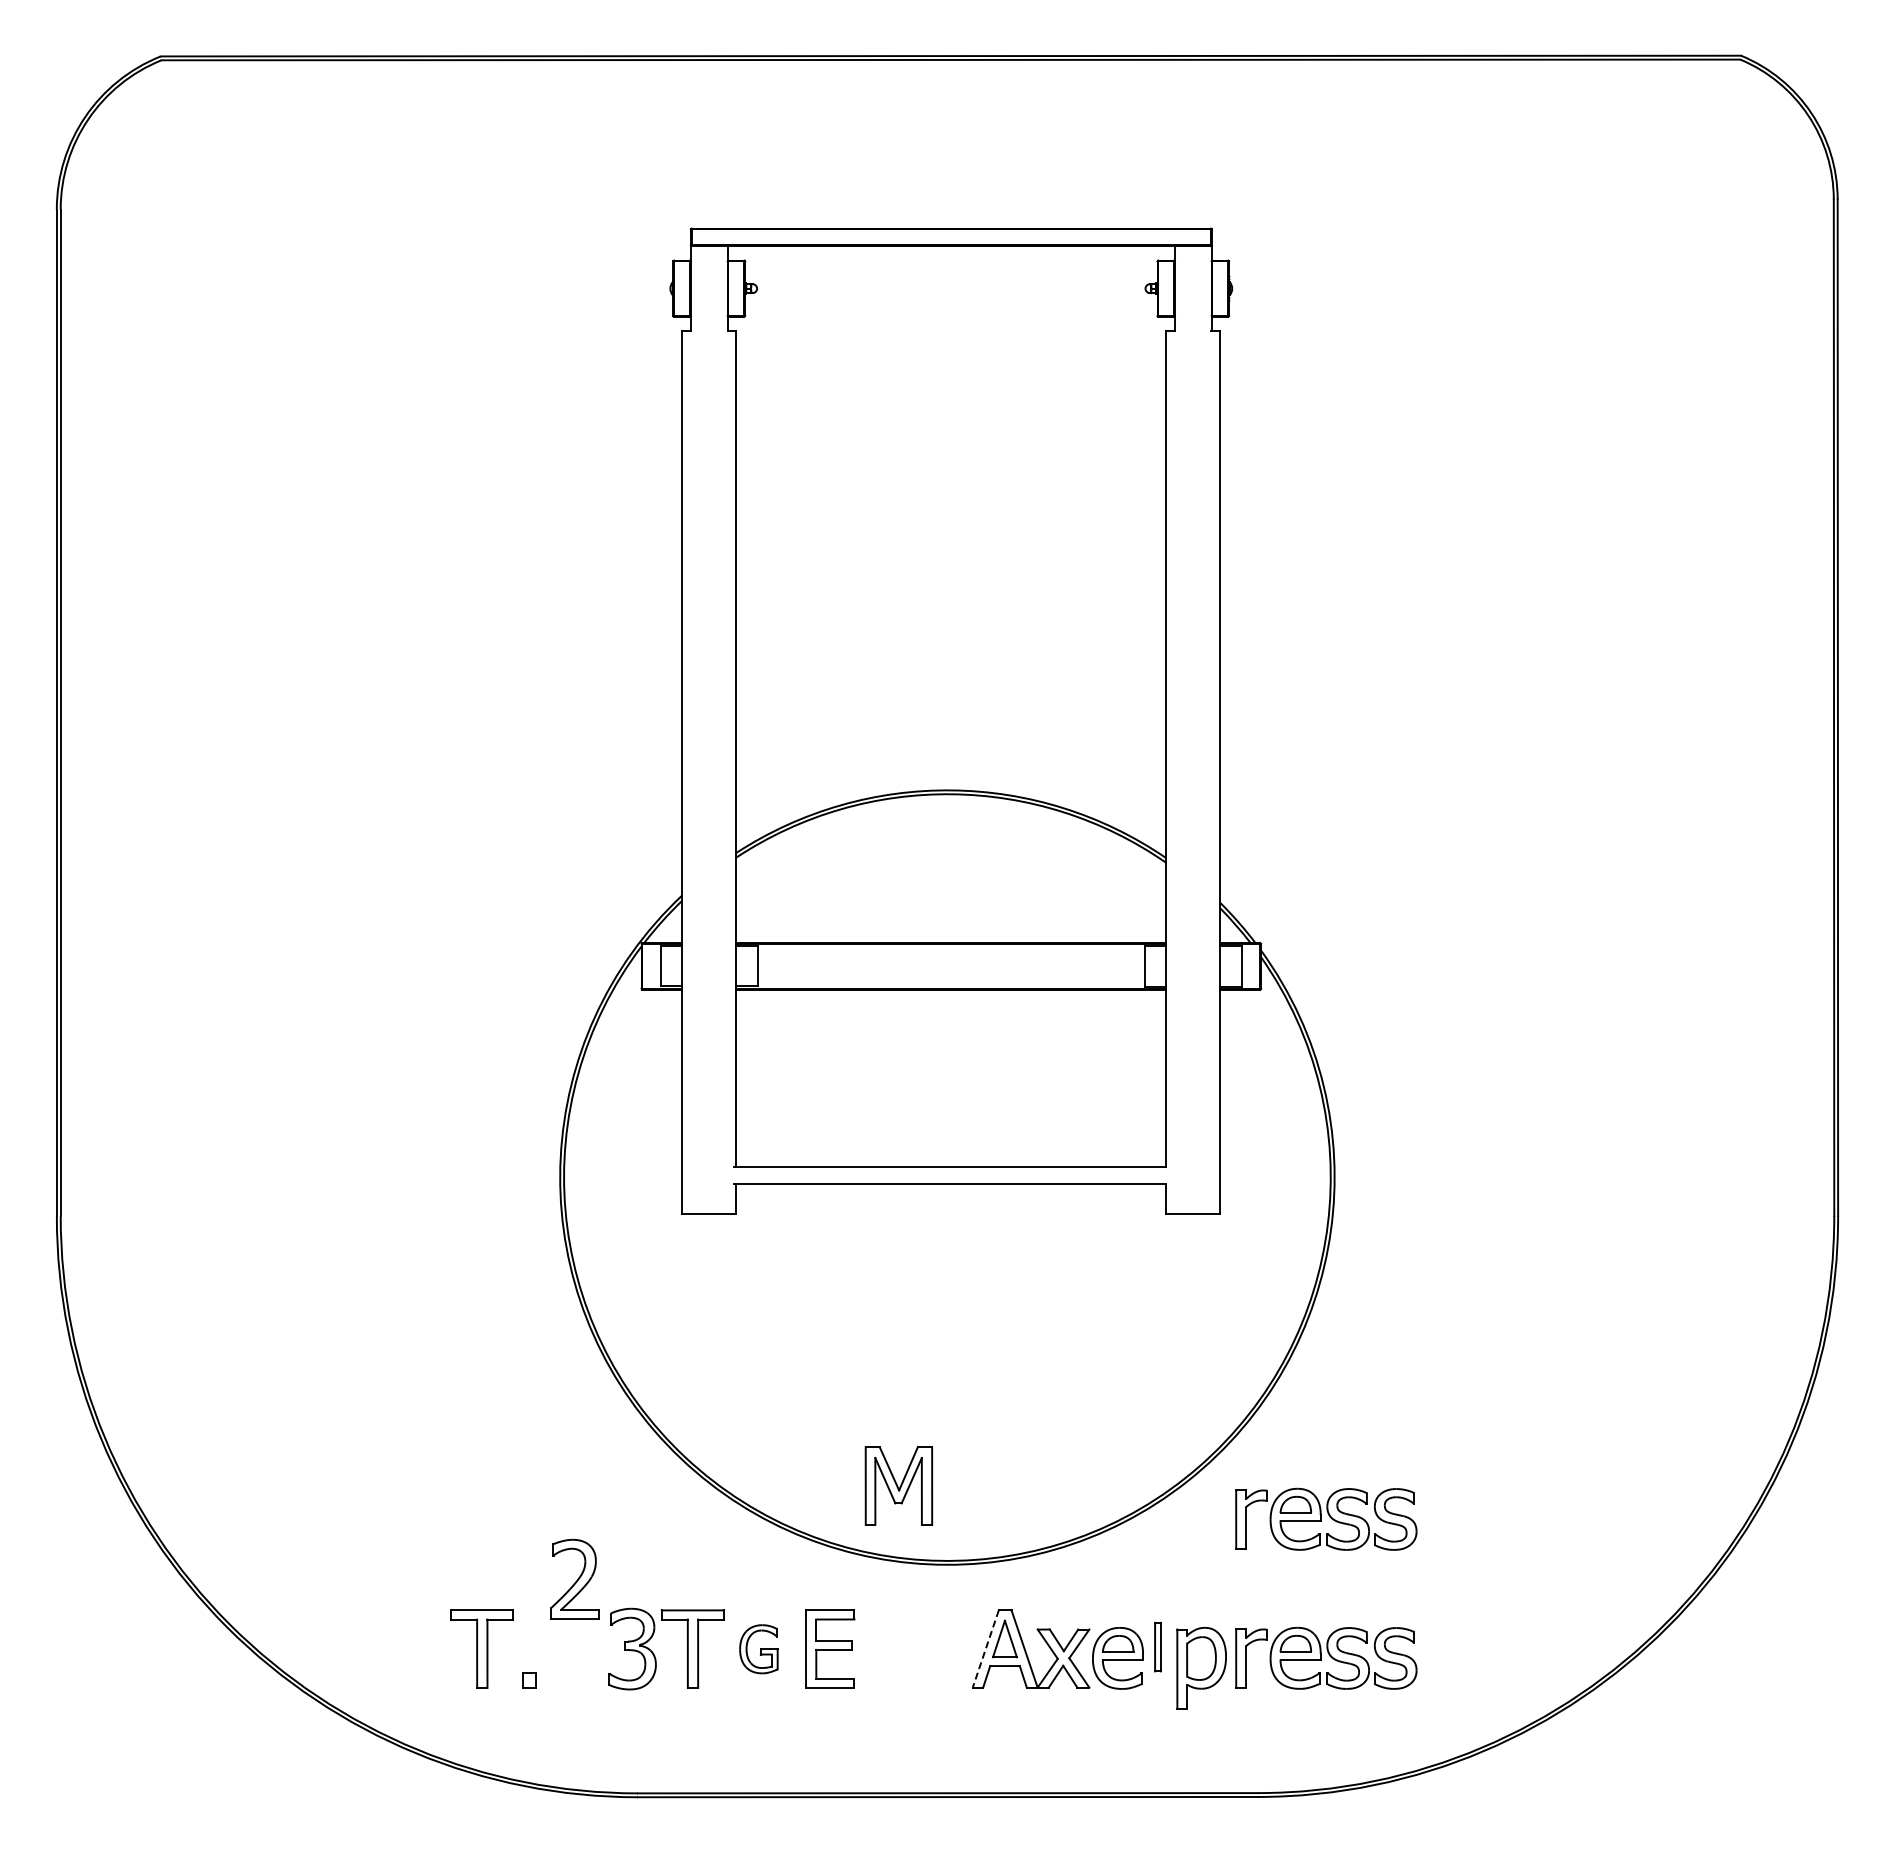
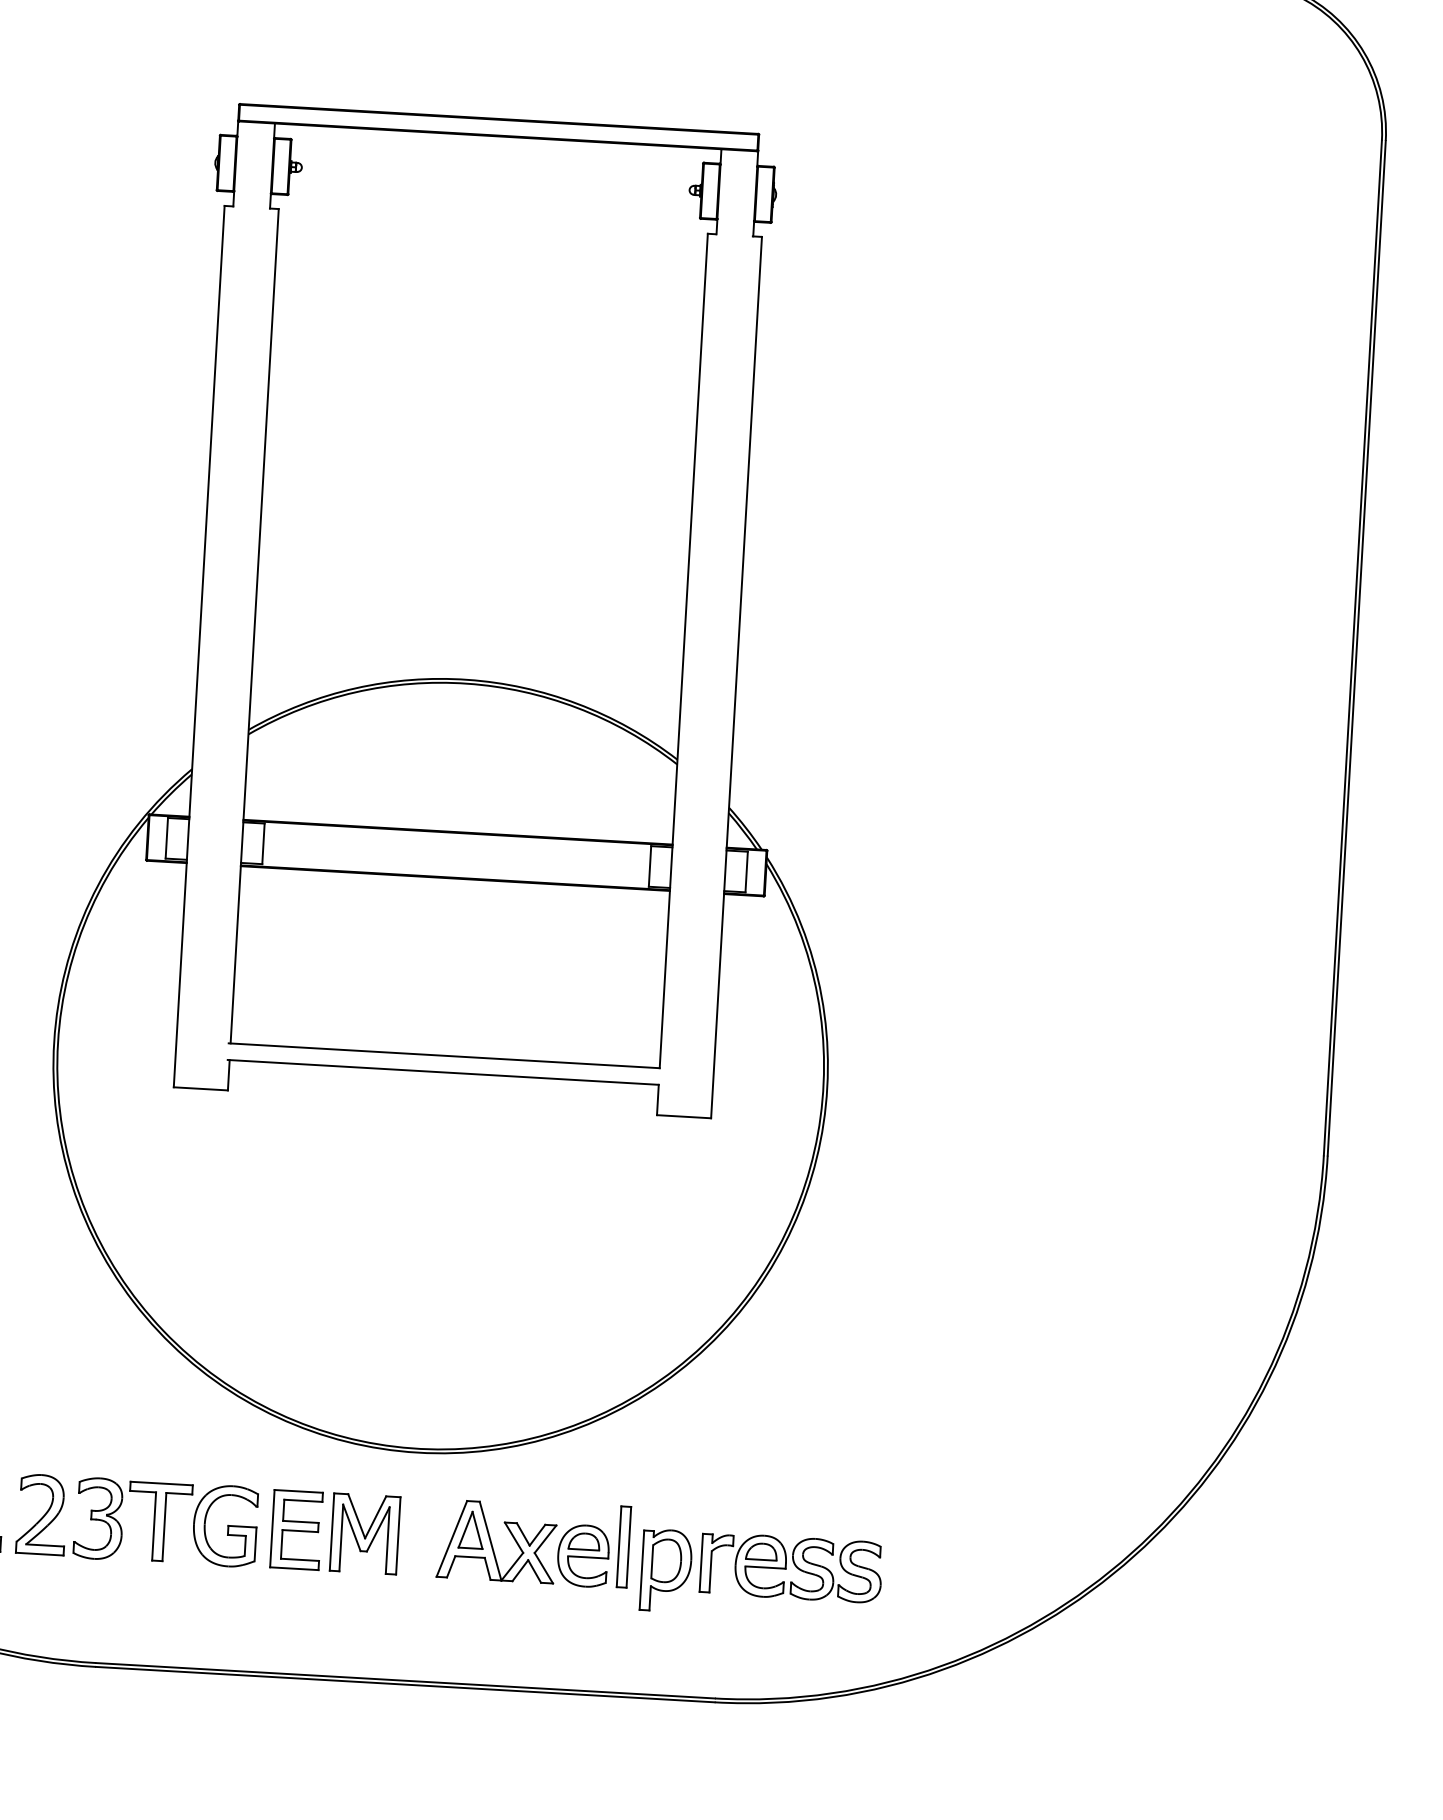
part: (898, 1485) -> (364, 1533), moved
part: (1326, 1518) -> (799, 1428), removed
part: (574, 1578) -> (41, 1513), moved
part: (1157, 1646) -> (623, 1546), size x1.67
line: (985, 1648) -> (451, 1538), dashed -> solid
part: (758, 1649) -> (224, 1526), size x1.67

